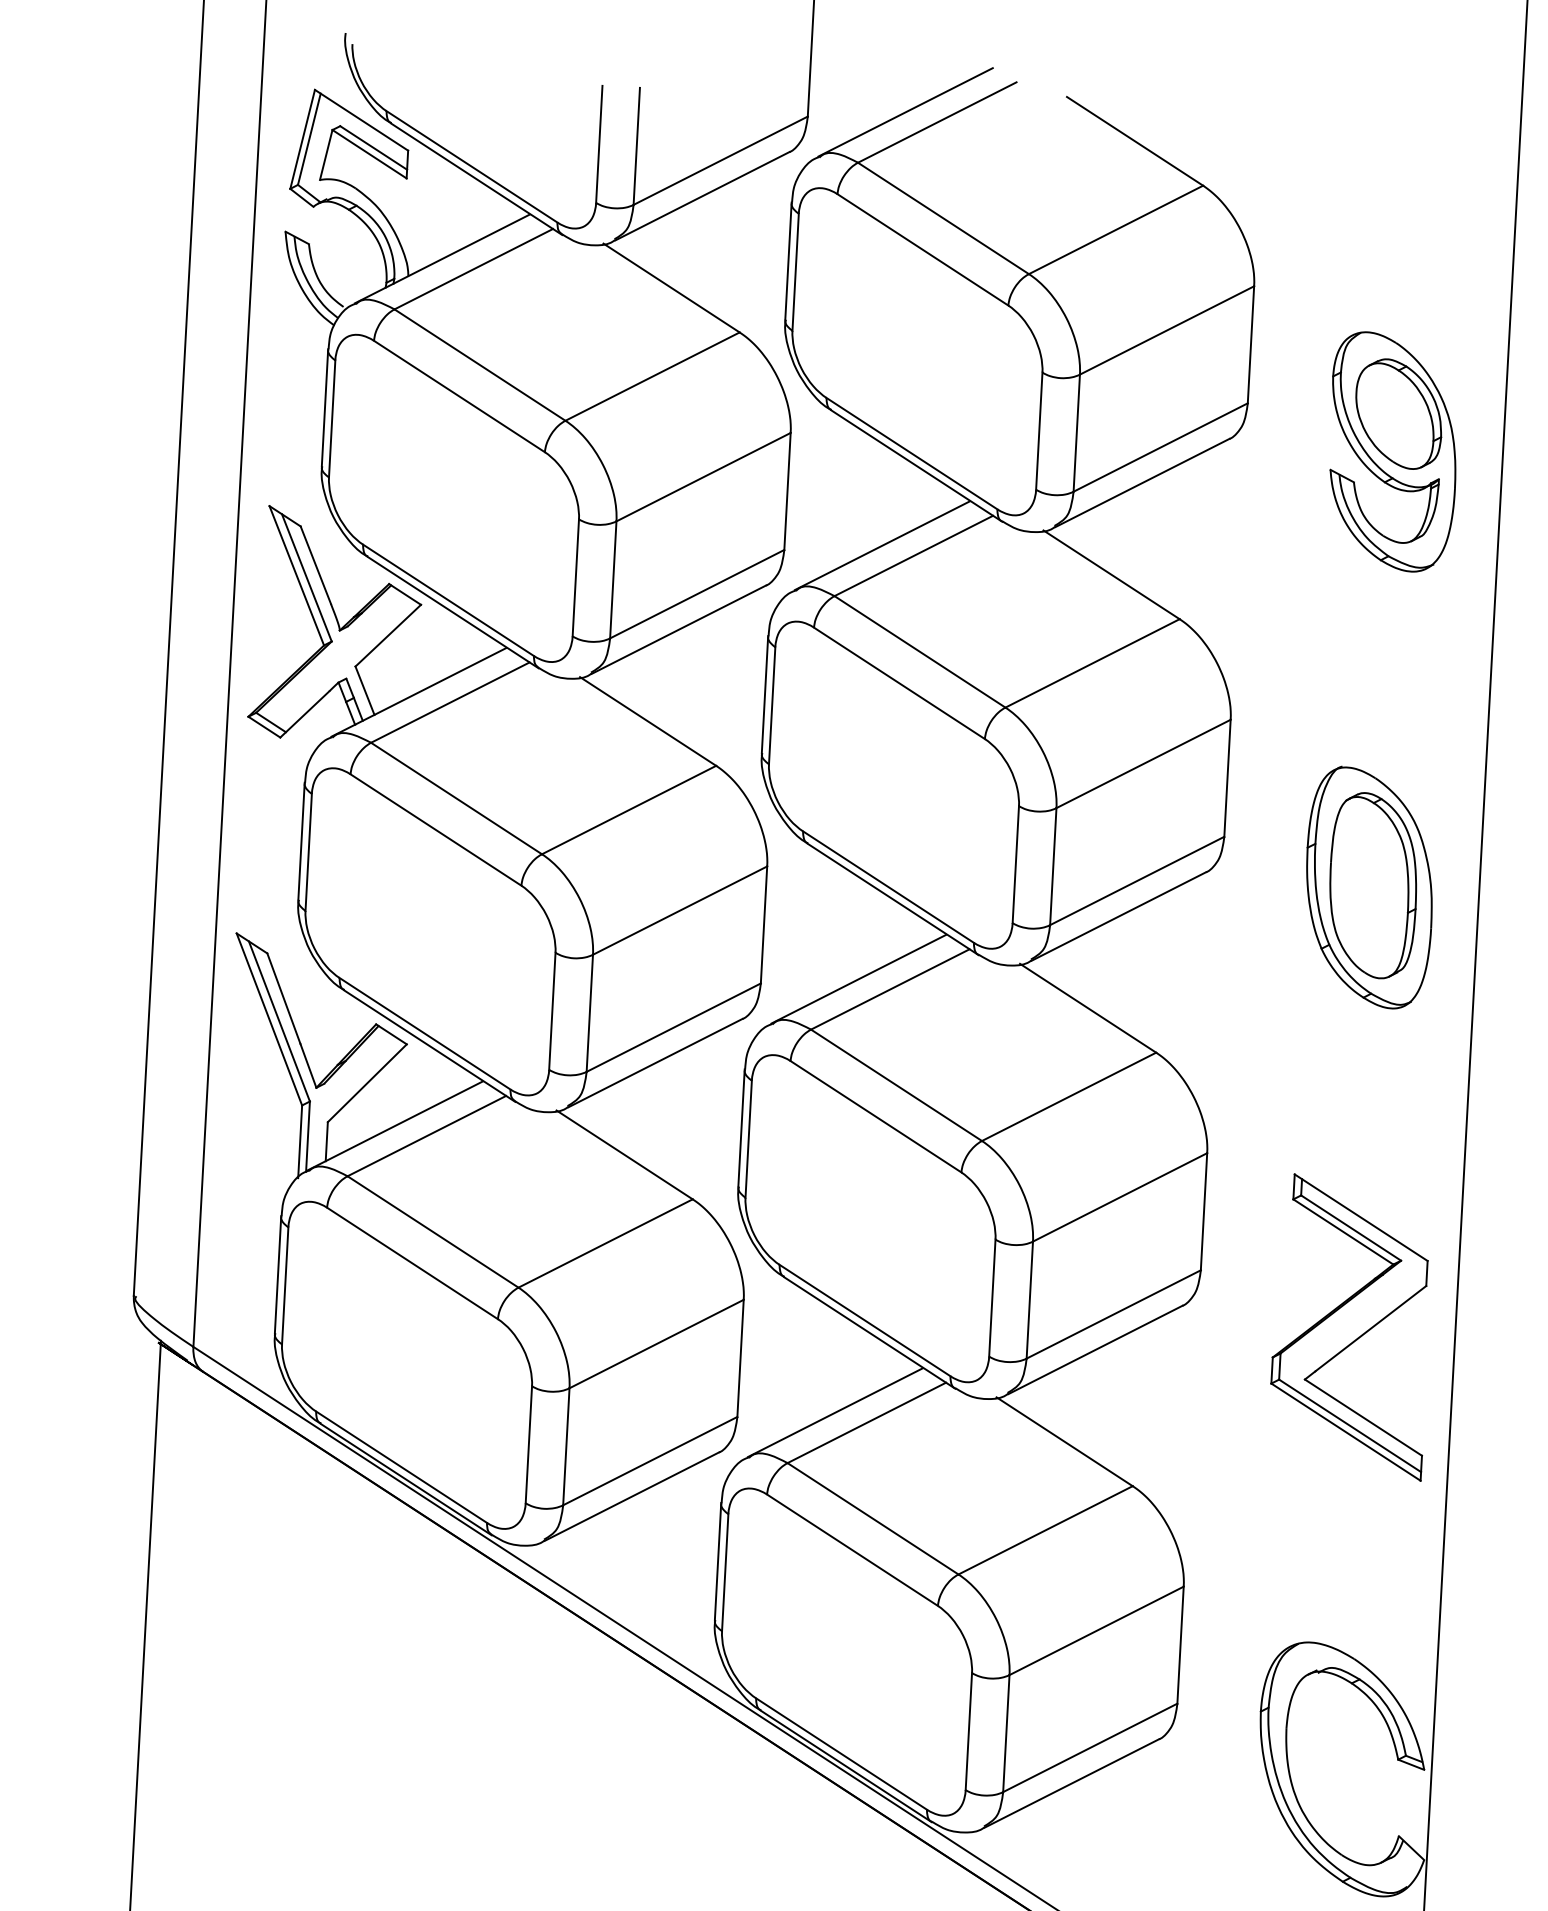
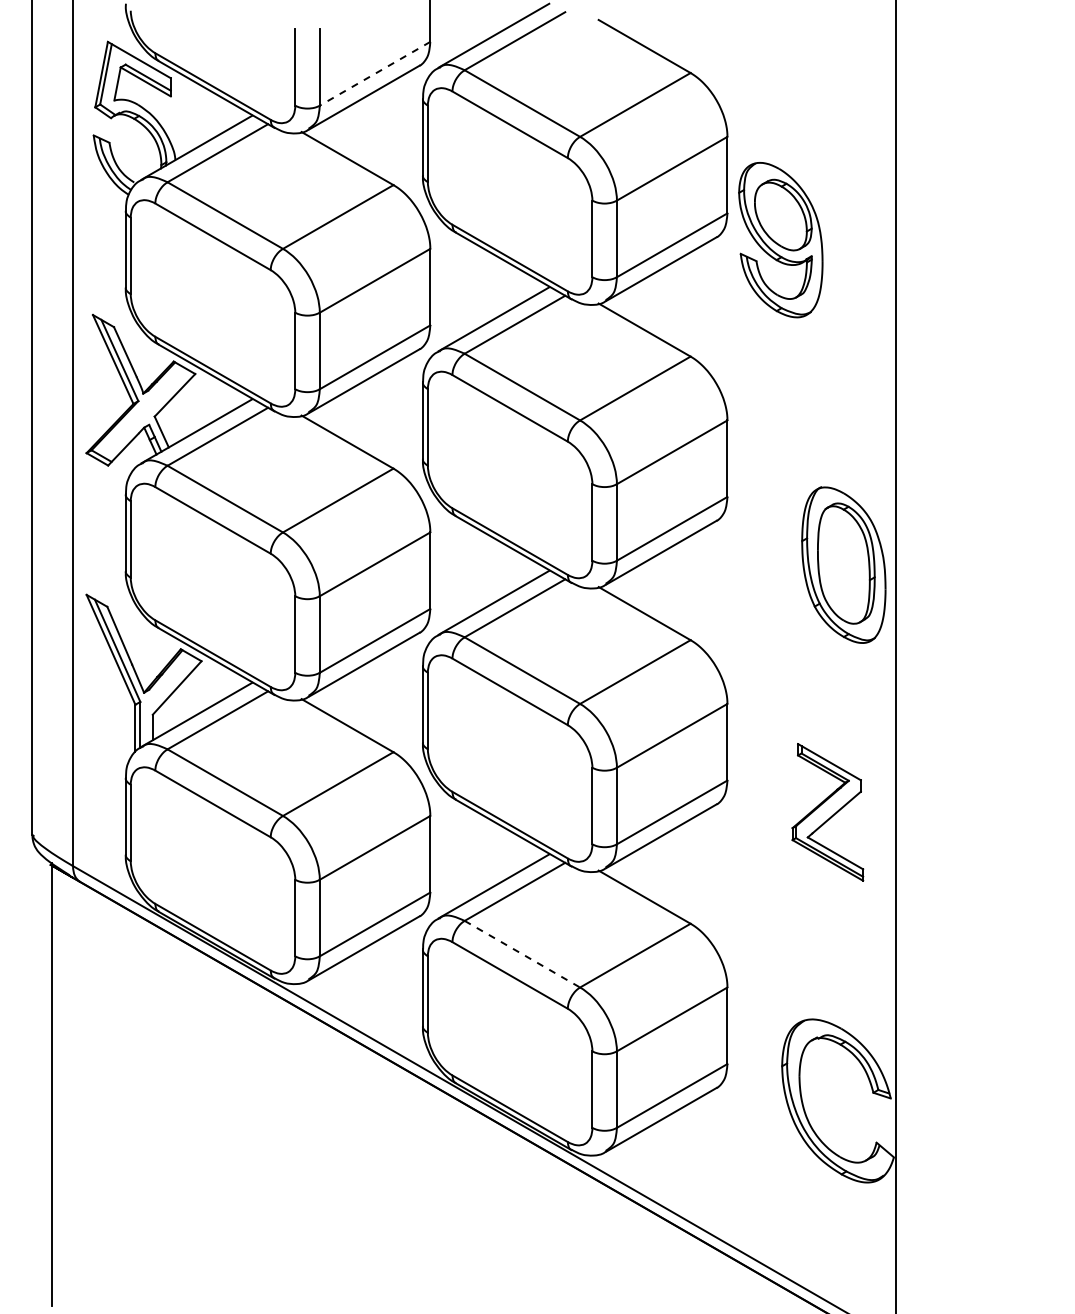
line: (721, 160) -> (375, 73), solid -> dashed
part: (1392, 452) -> (780, 240), moved
part: (1368, 886) -> (843, 564), moved
part: (1351, 1327) -> (827, 812), size x0.7
line: (873, 1519) -> (522, 954), solid -> dashed

